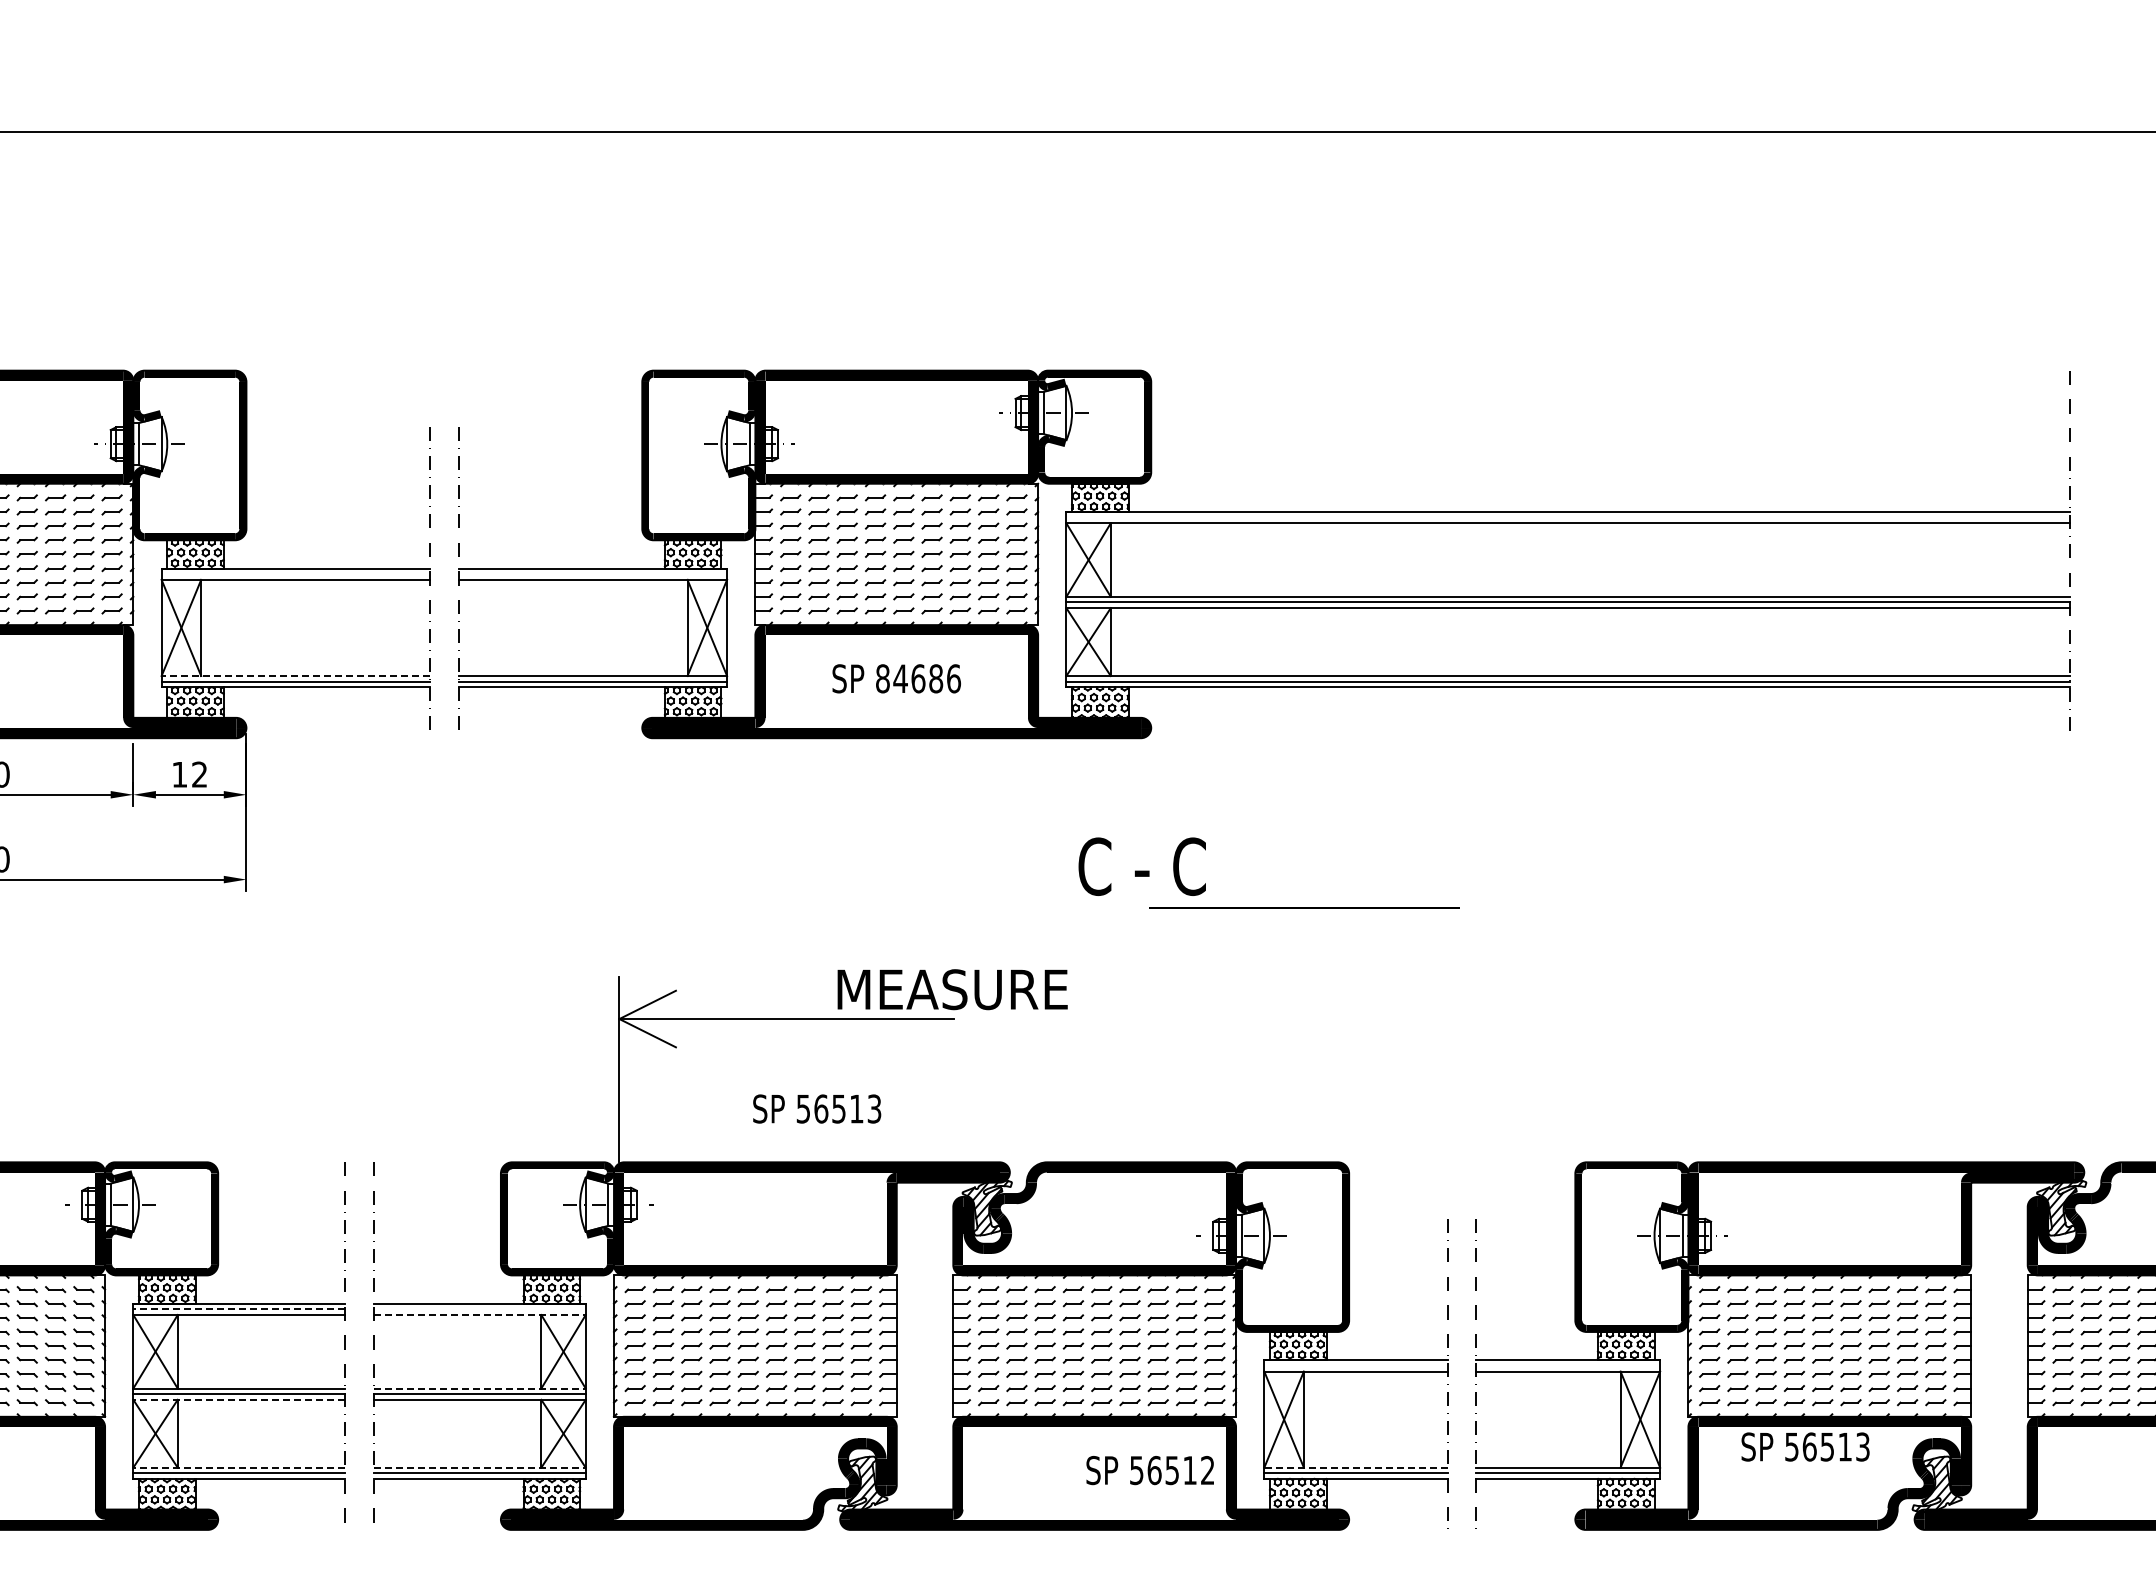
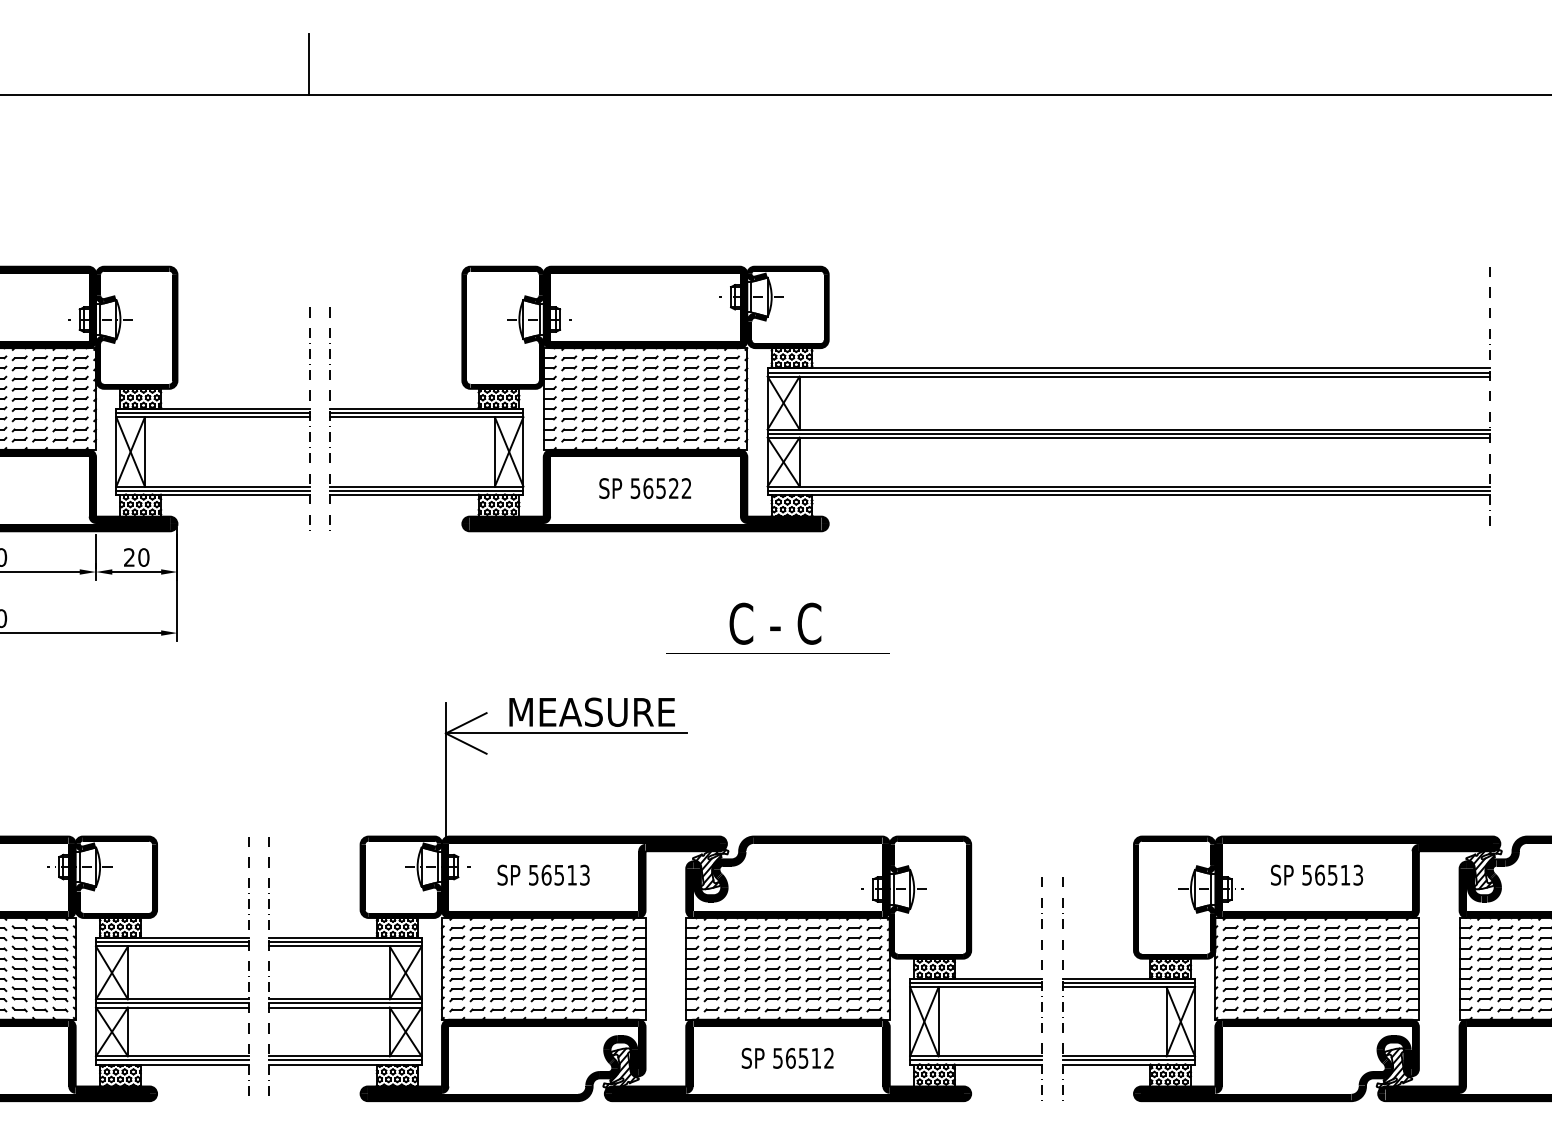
line: (429, 89) -> (309, 64), added
line: (1568, 517) -> (1129, 372), added
line: (295, 574) -> (212, 413), added
line: (592, 574) -> (426, 413), added
line: (295, 676) -> (212, 486), dashed -> solid
text: (918, 678) -> (661, 488), 84686 -> 56522
text: (189, 774) -> (136, 557), 12 -> 20
text: (1141, 866) -> (774, 623), moved
line: (1304, 907) -> (777, 653), moved
text: (952, 989) -> (592, 712), moved
text: (817, 1108) -> (543, 874), moved
line: (238, 1309) -> (171, 942), dashed -> solid
line: (479, 1309) -> (345, 942), added
line: (480, 1315) -> (345, 946), dashed -> solid
line: (1356, 1365) -> (976, 982), added
line: (1568, 1365) -> (1129, 982), added
line: (480, 1388) -> (345, 999), dashed -> solid
line: (238, 1399) -> (171, 1007), dashed -> solid
text: (1805, 1446) -> (1316, 874), moved
line: (238, 1467) -> (171, 1056), dashed -> solid
line: (480, 1467) -> (345, 1056), dashed -> solid
line: (1356, 1467) -> (976, 1056), dashed -> solid
text: (1149, 1470) -> (787, 1058), moved

